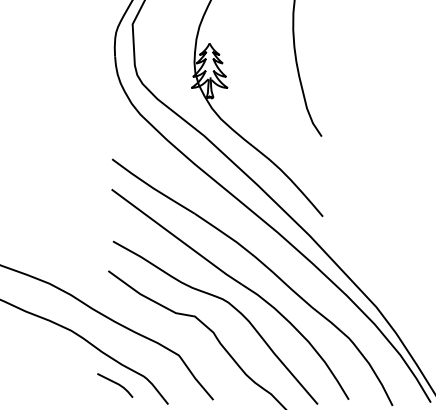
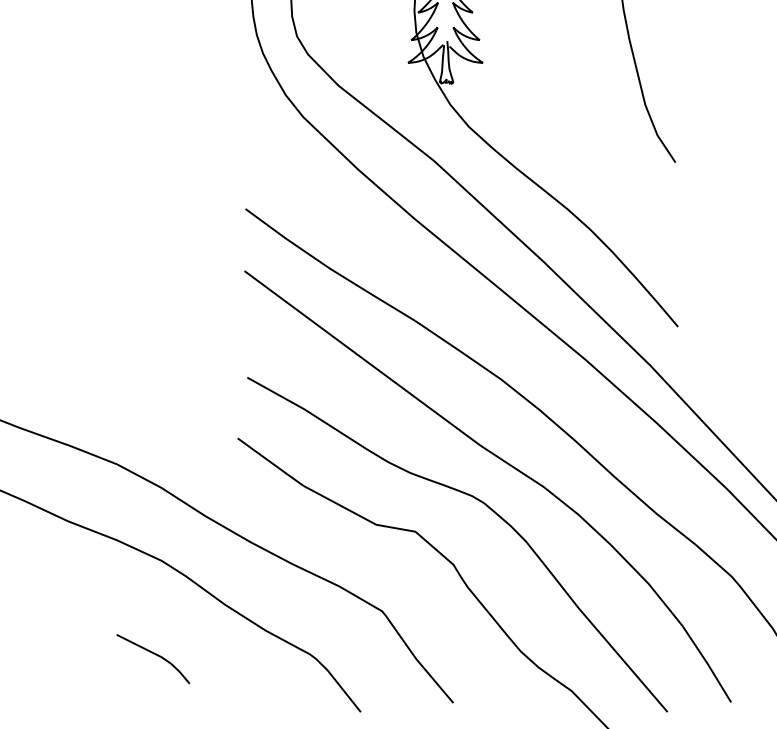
line: (116, 384) -> (155, 656), moved

